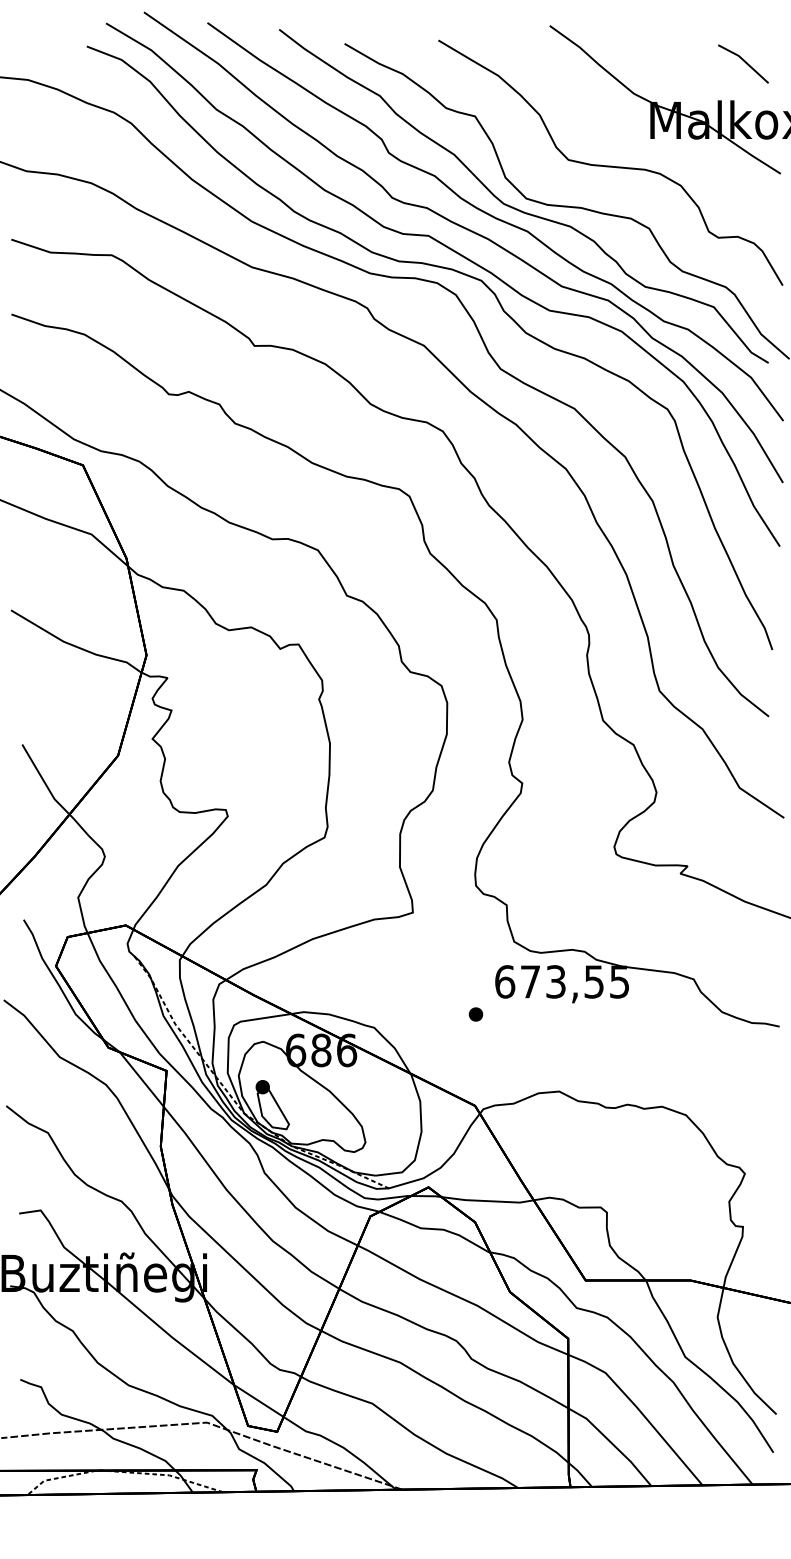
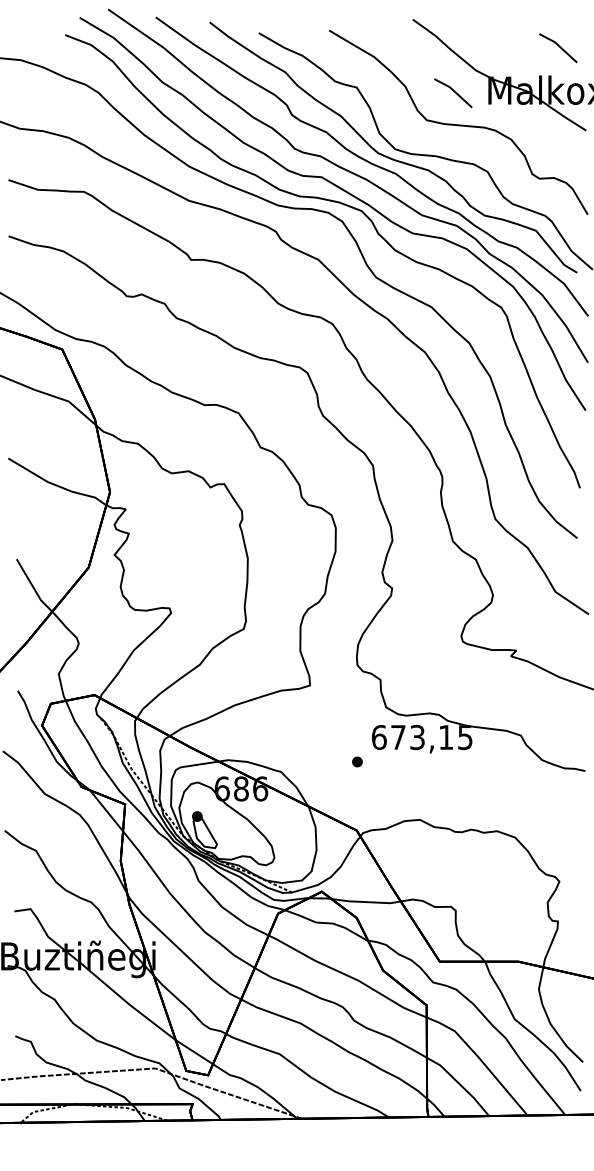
line: (605, 122) -> (454, 92), added
text: (594, 981) -> (446, 737), 673,55 -> 673,15

